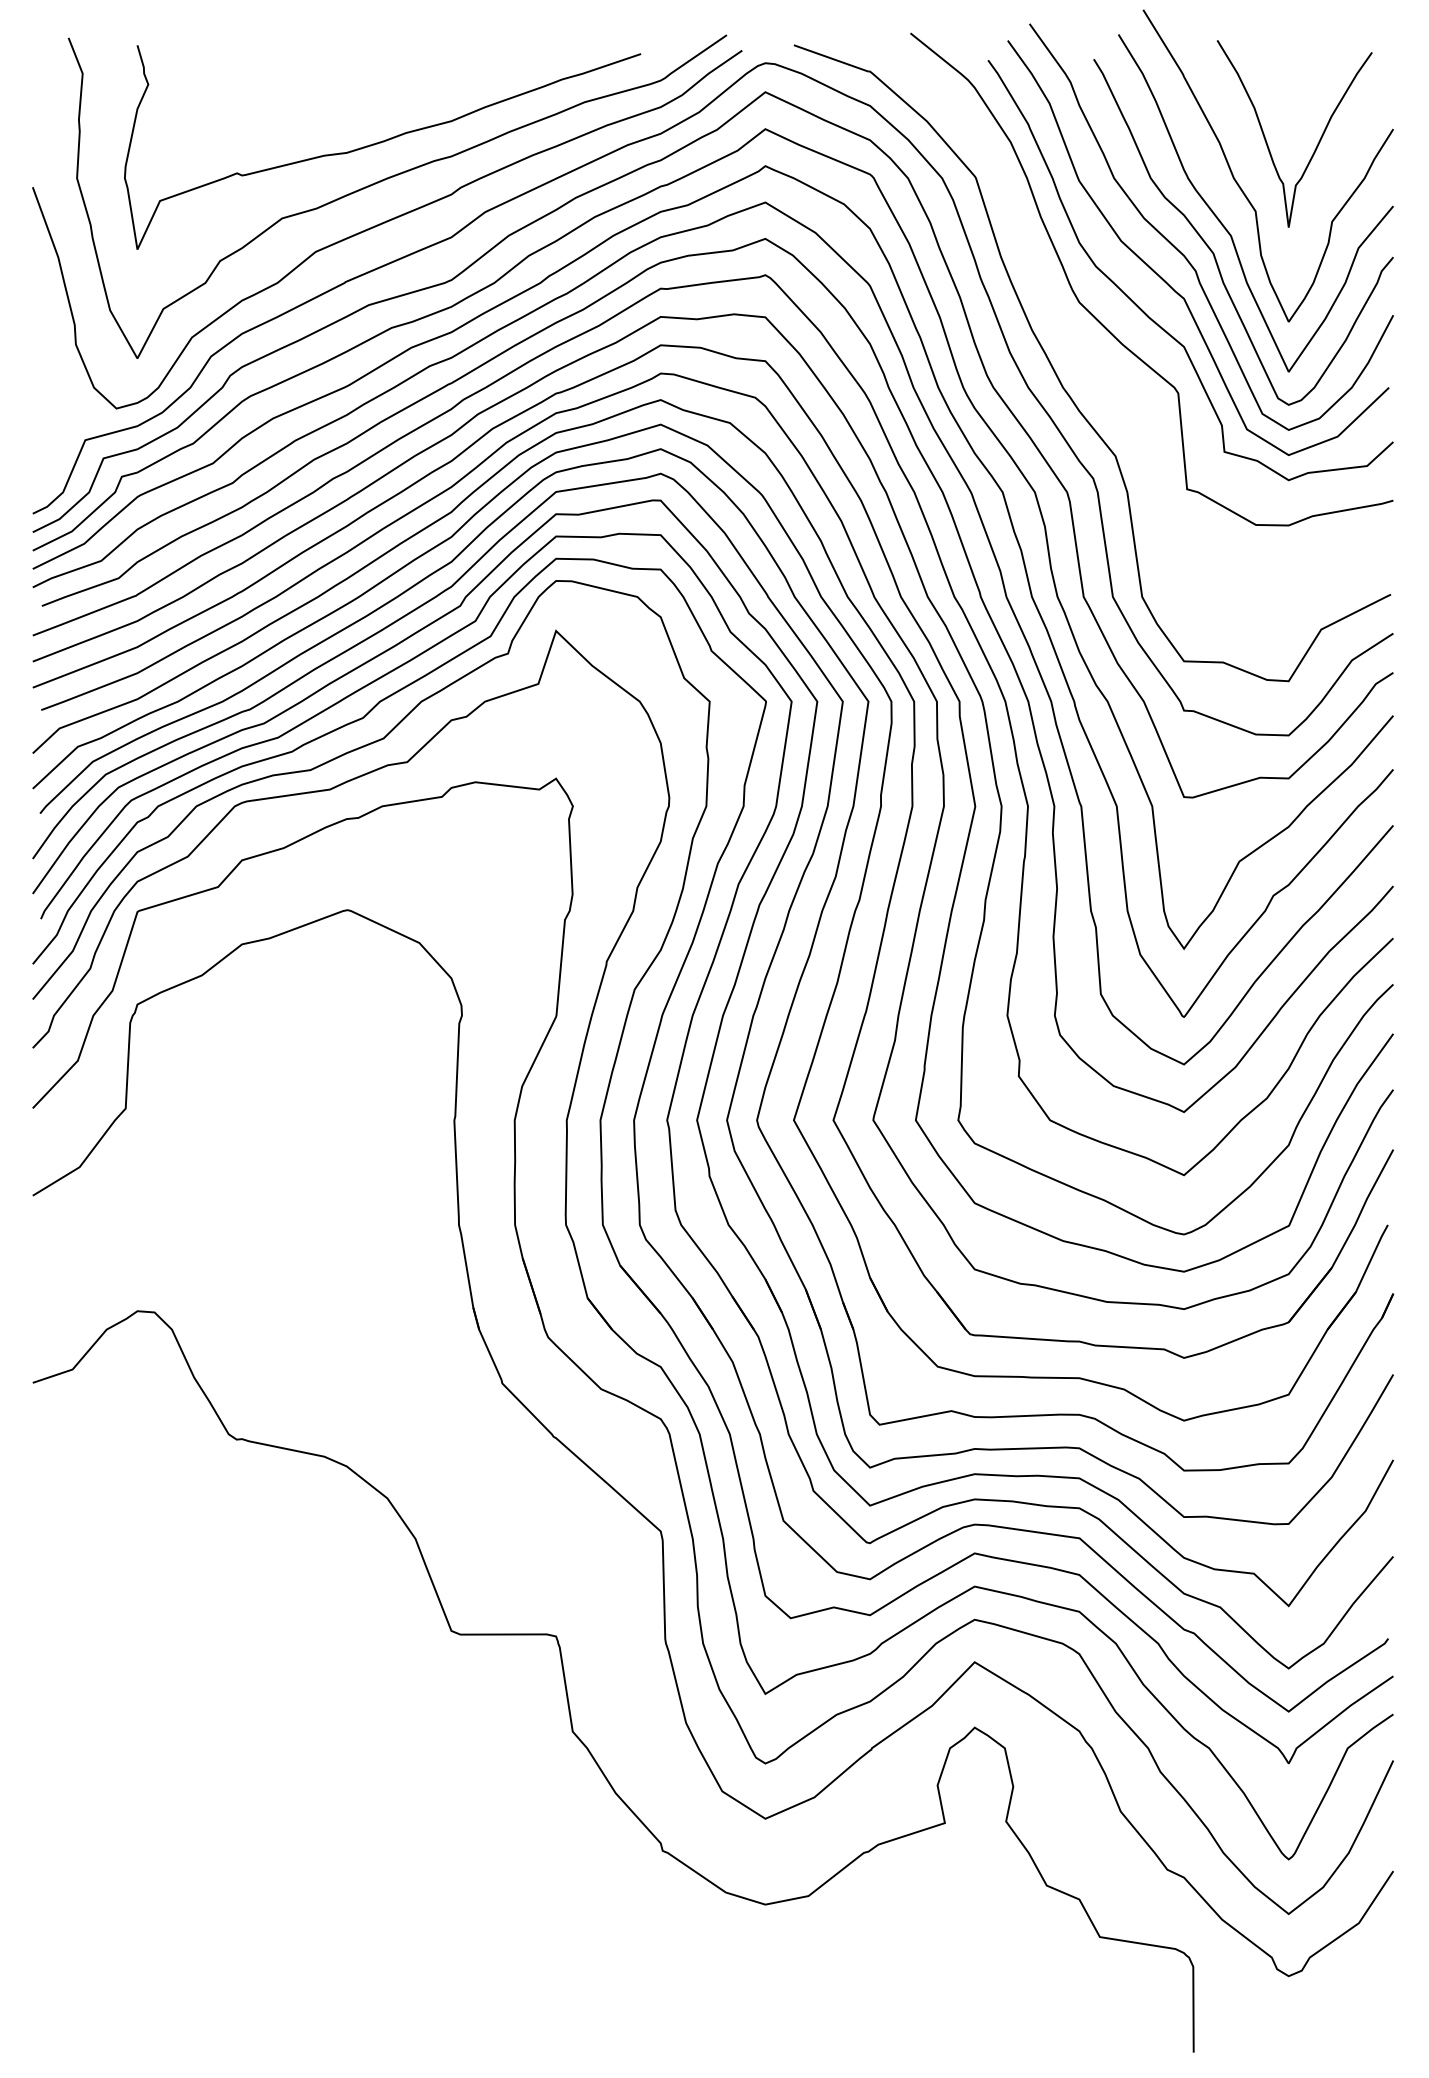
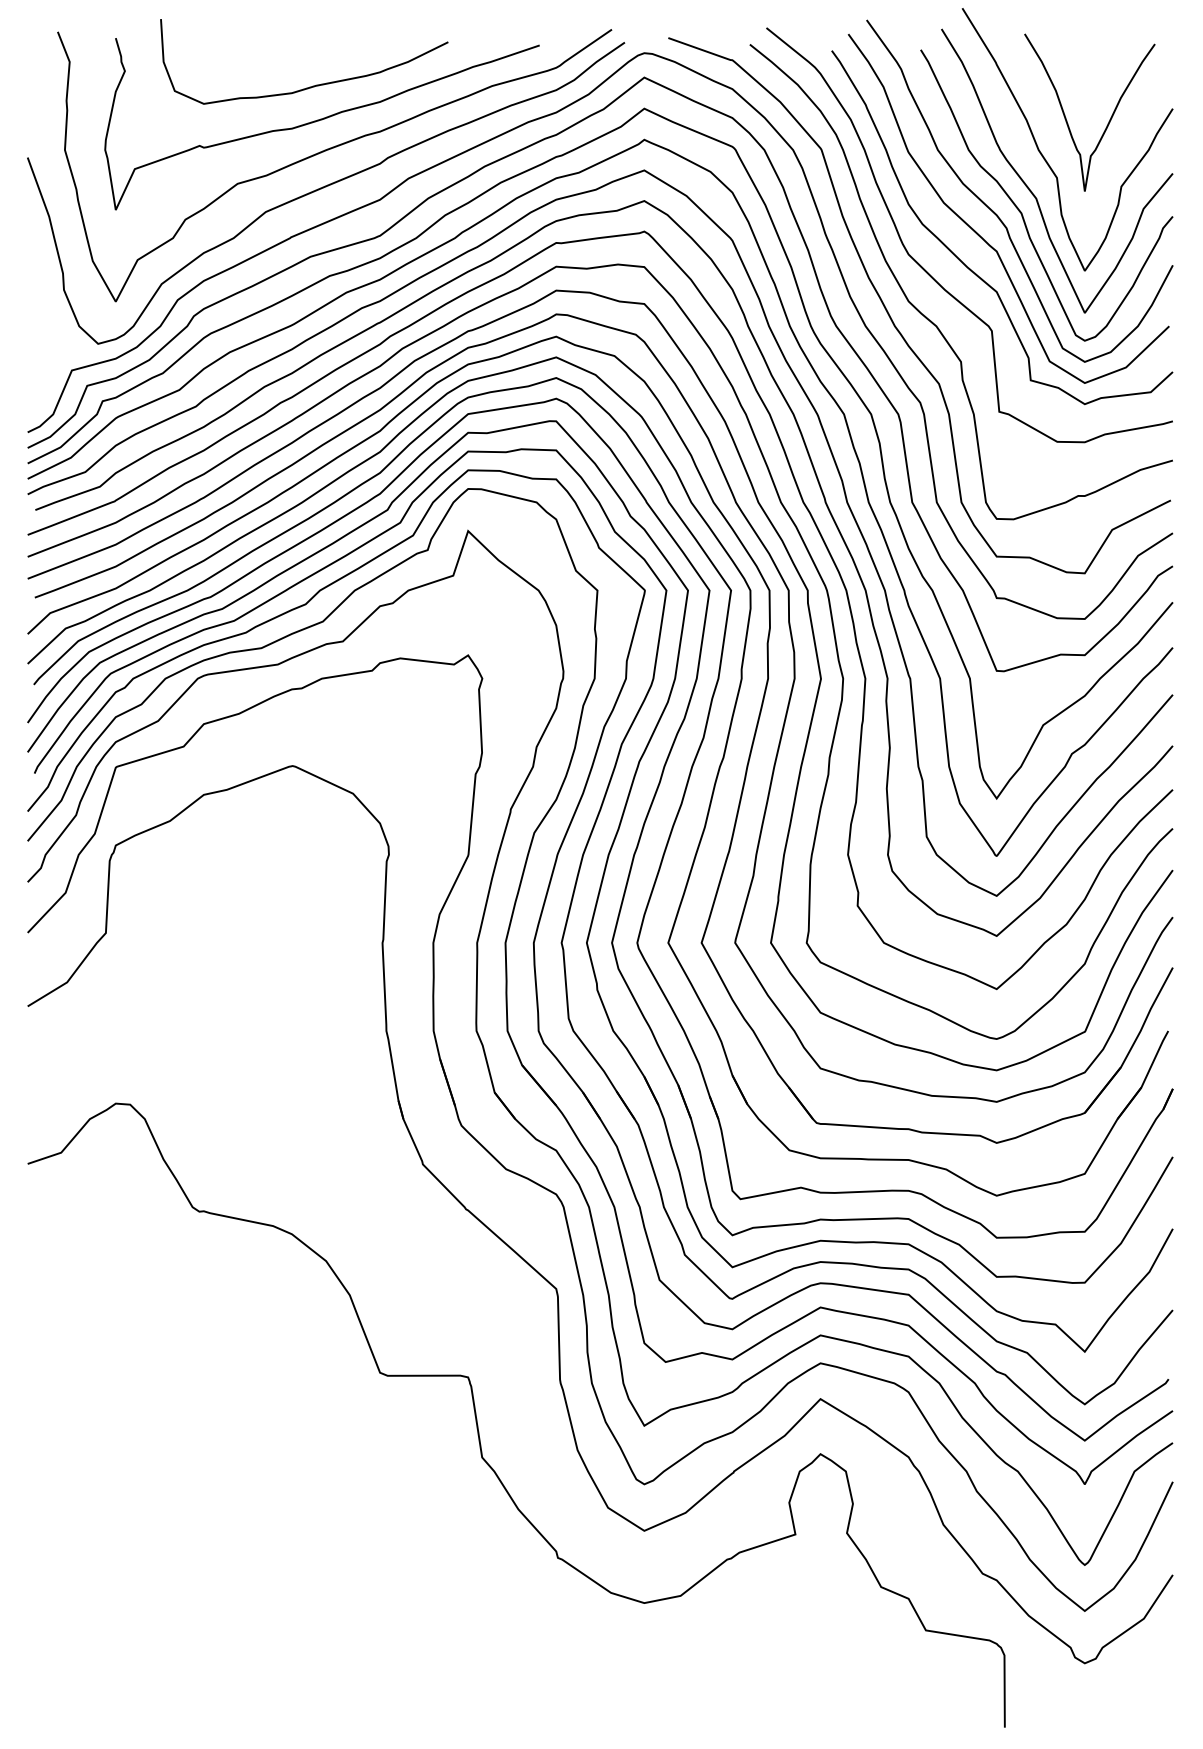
curve: (372, 101) -> (313, 85), added
curve: (1103, 378) -> (928, 318), added

